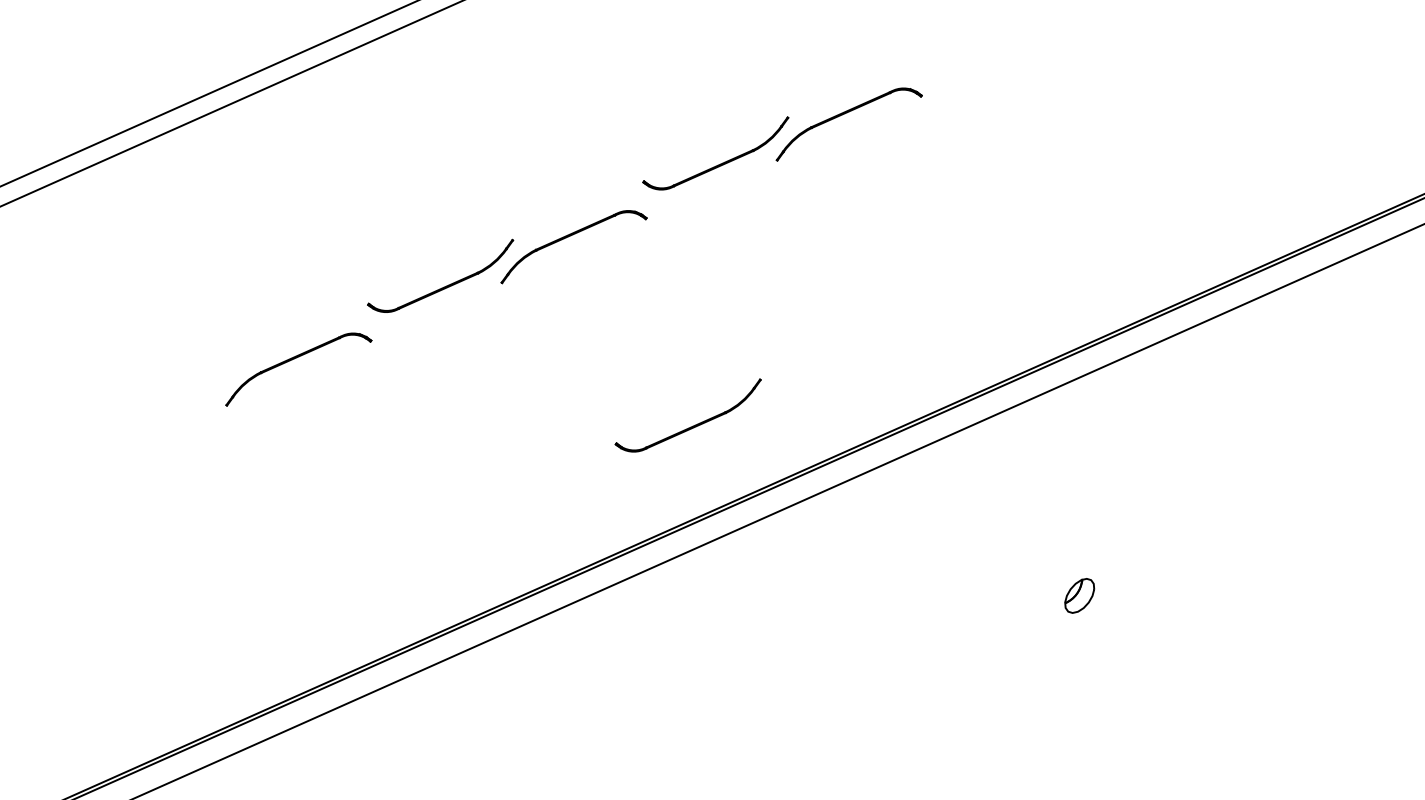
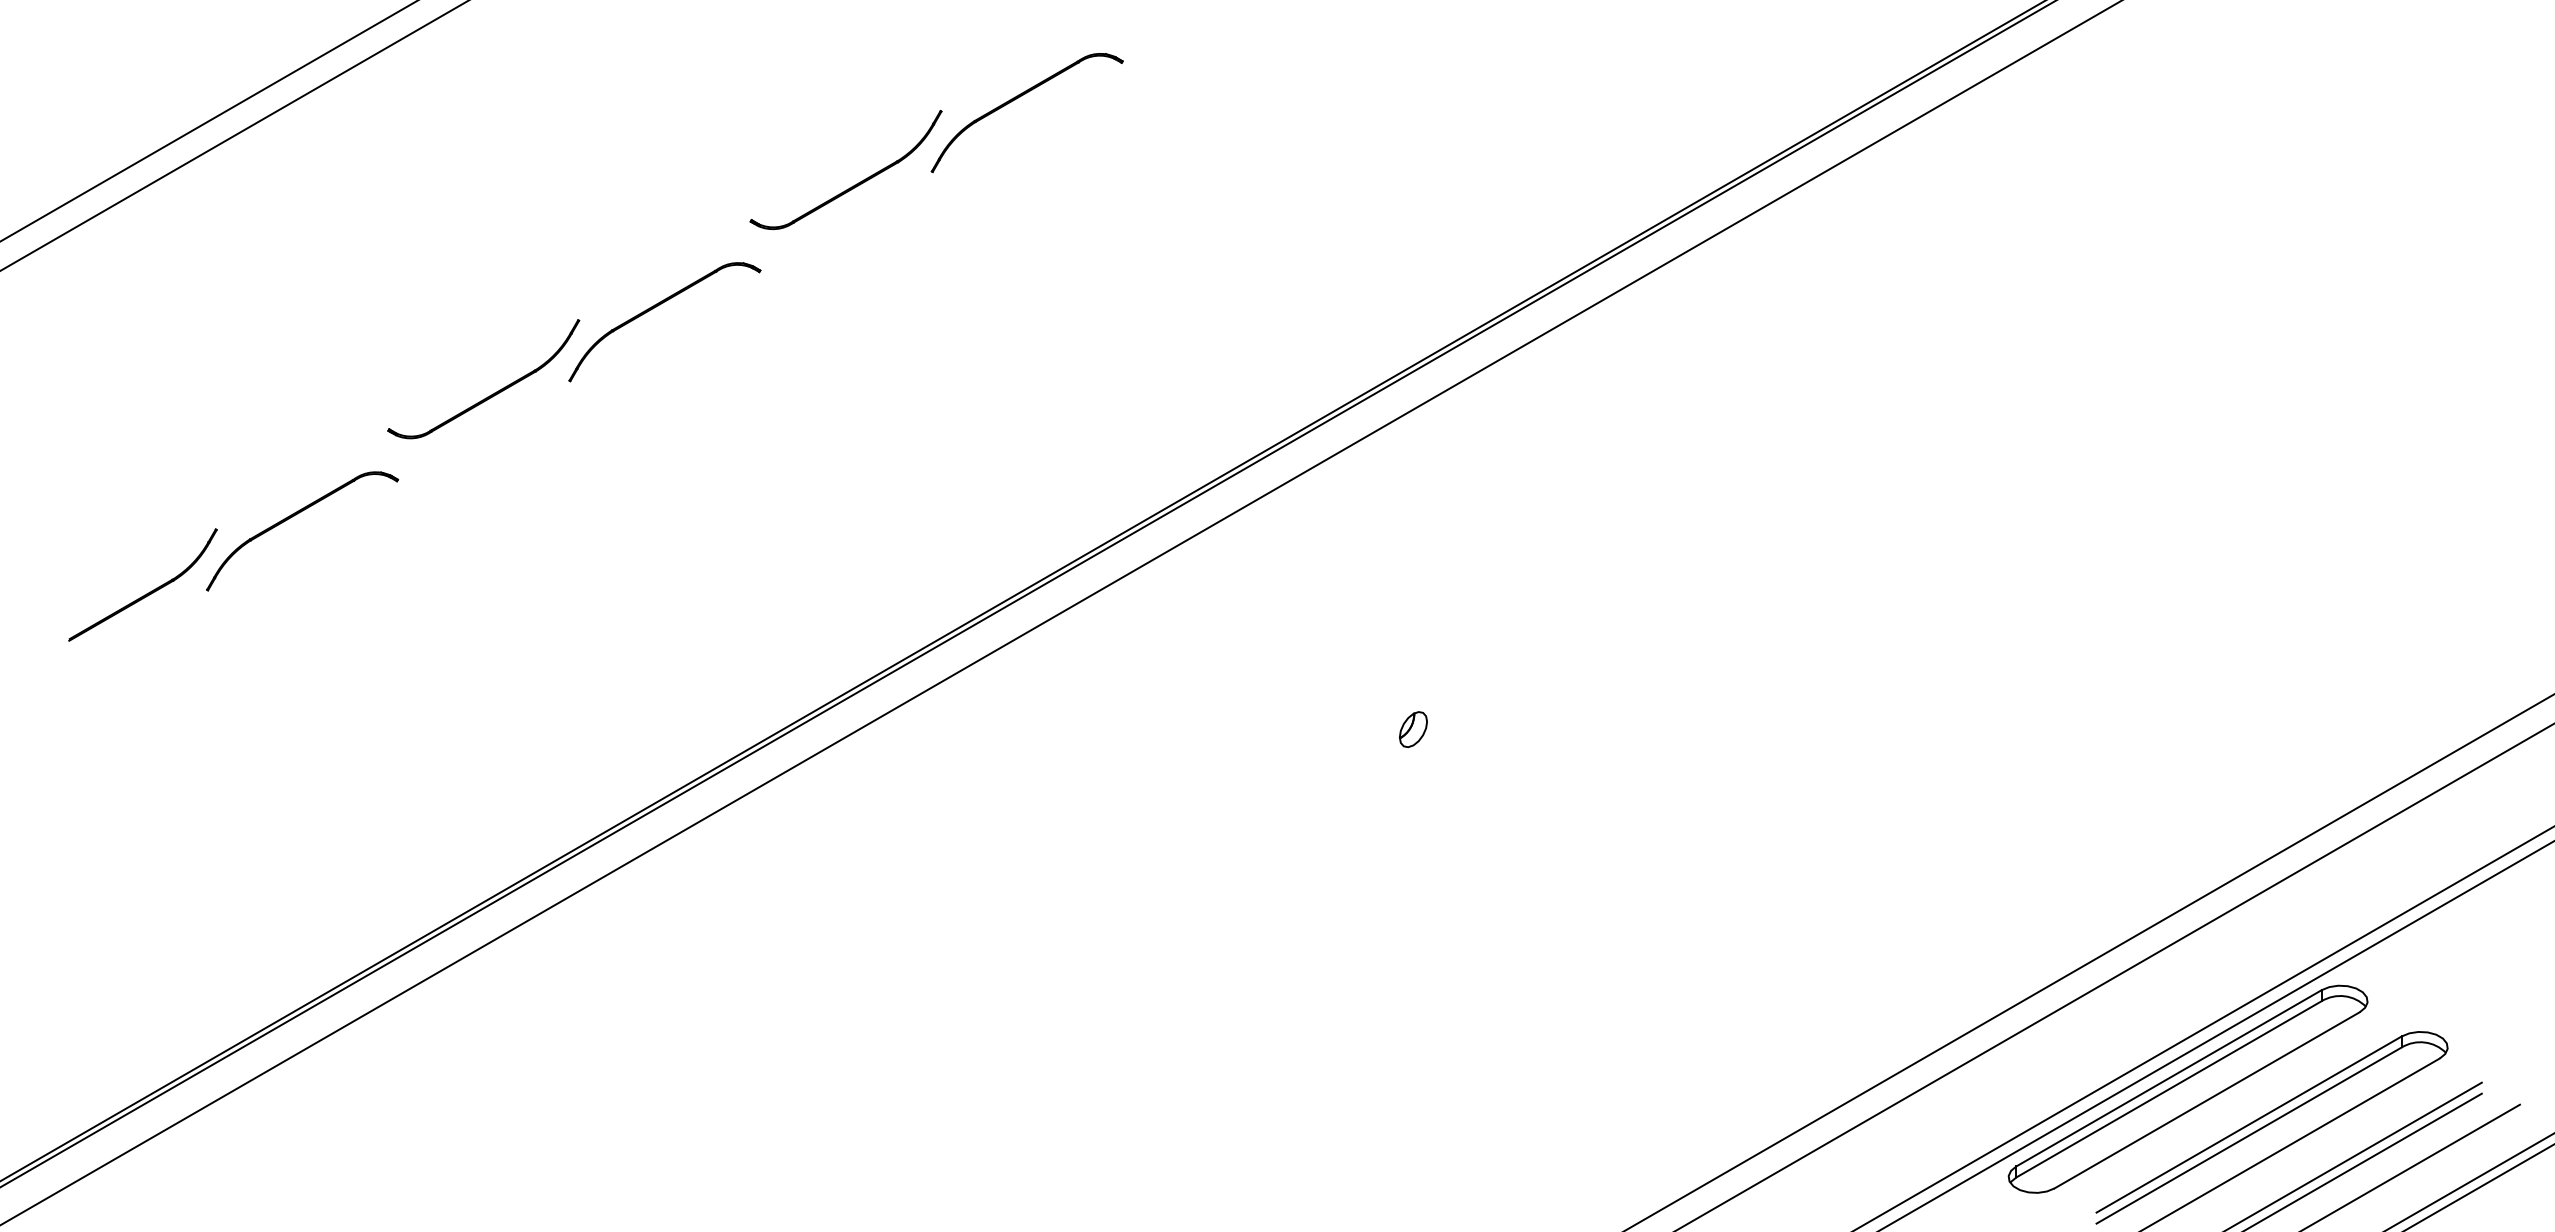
part: (182, 403) -> (146, 593), added
part: (694, 425) -> (856, 549), removed
part: (1079, 595) -> (1413, 729), size x0.71

